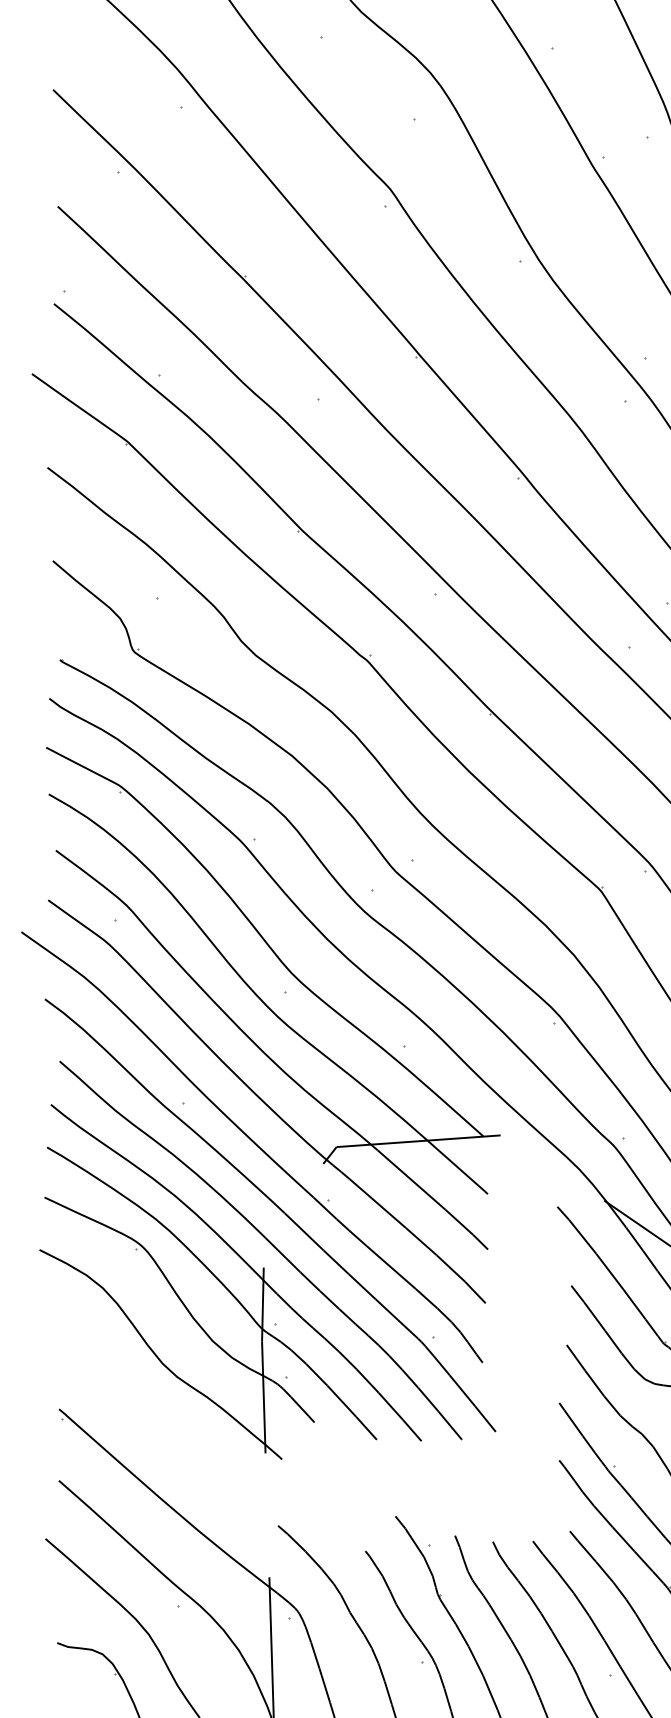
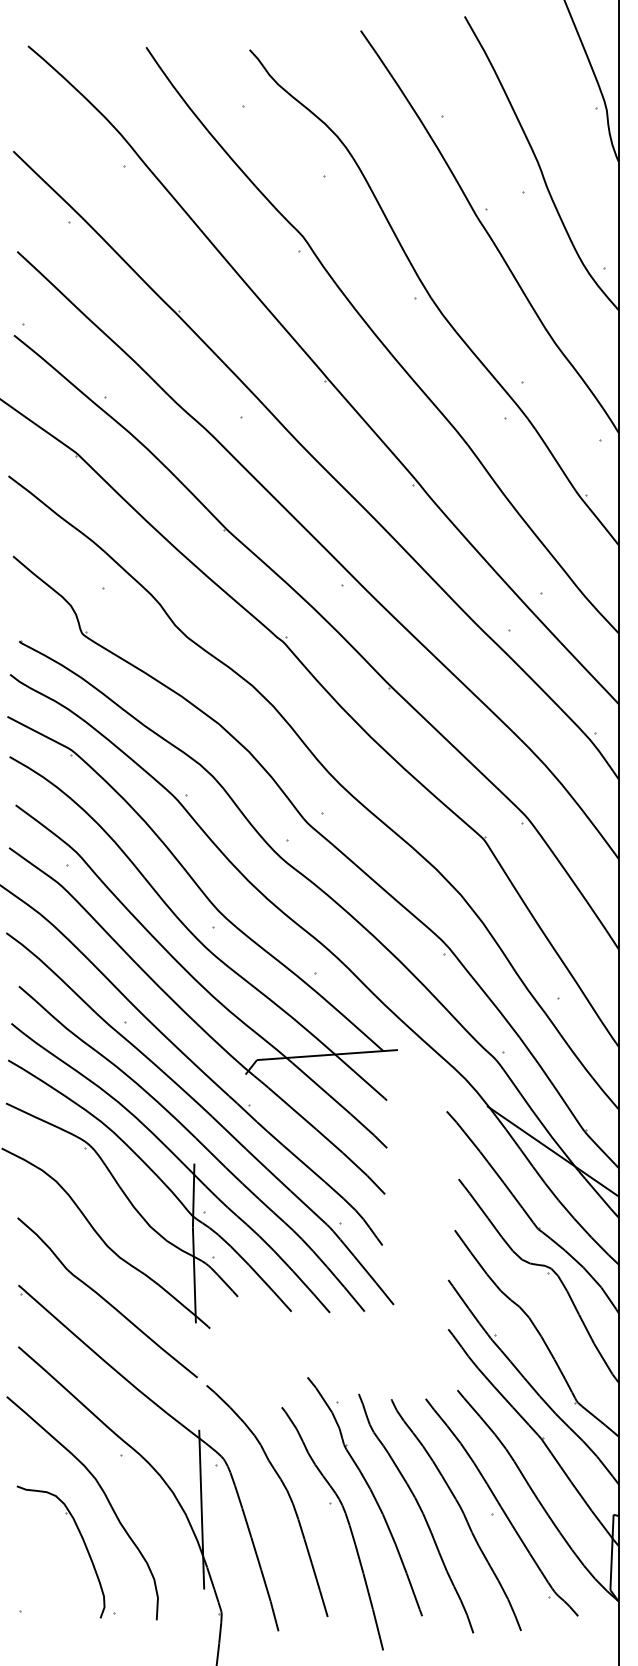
curve: (160, 1425) -> (105, 1299), added

